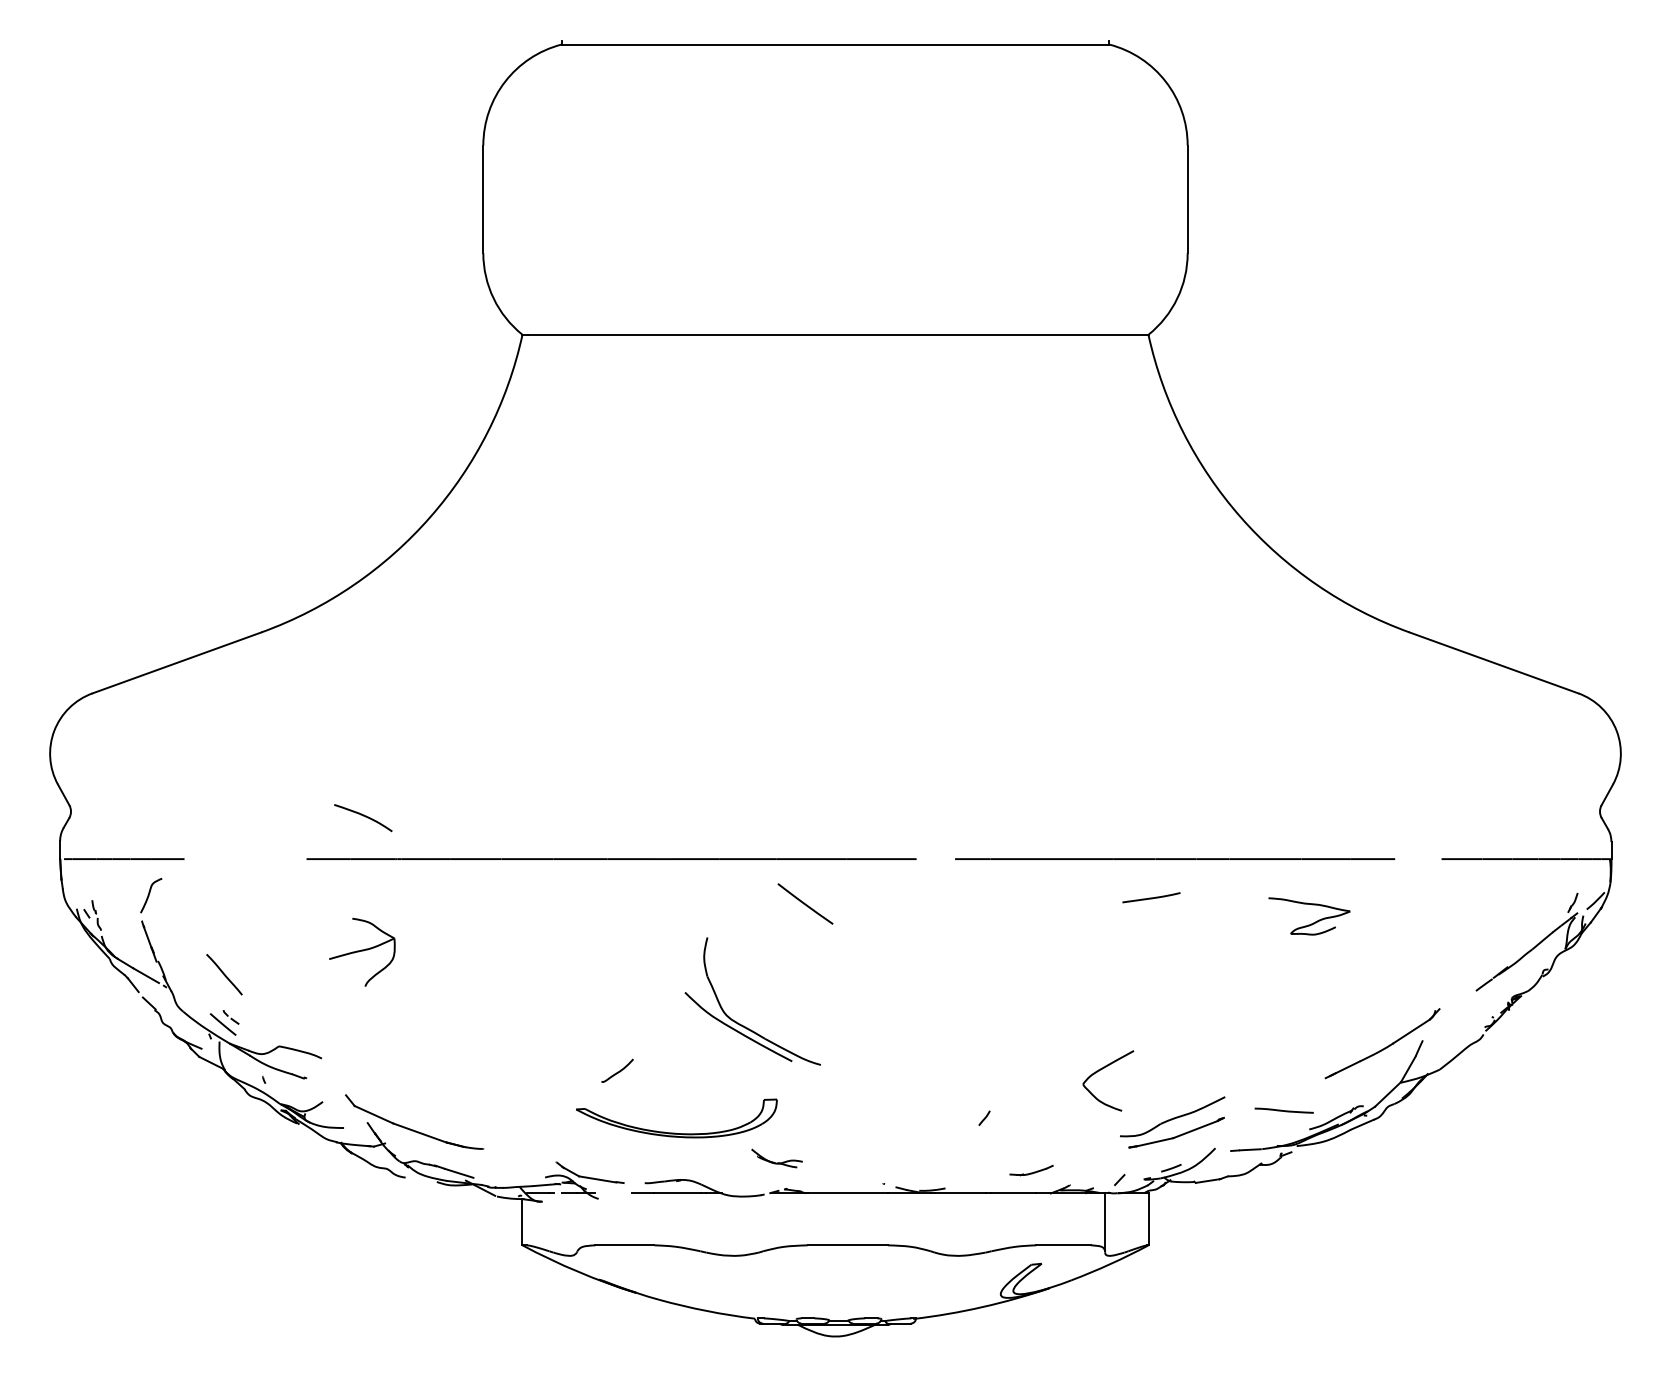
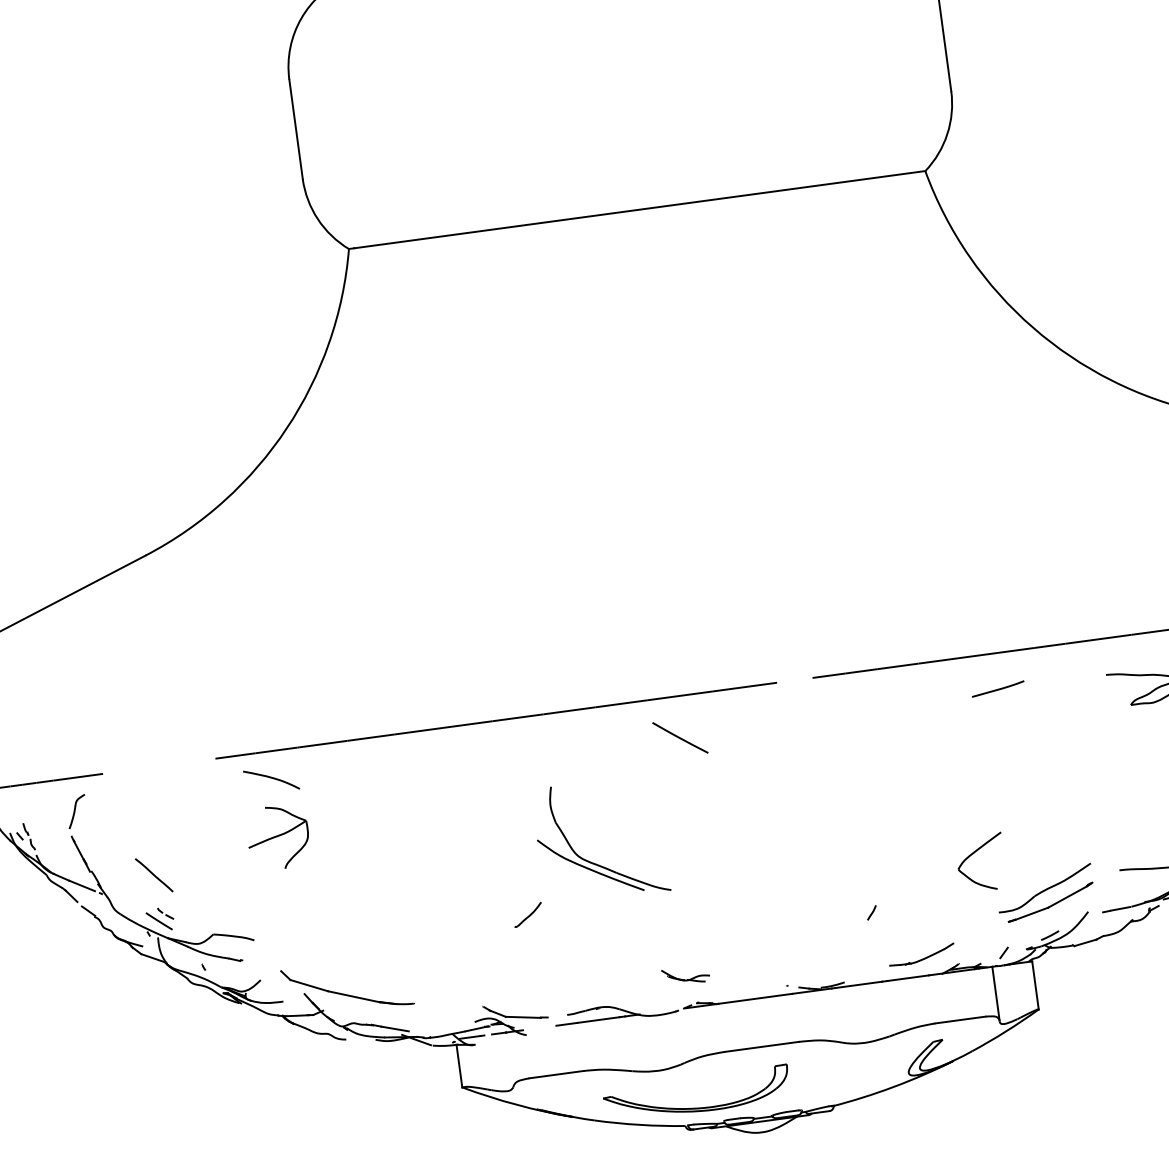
curve: (363, 816) -> (271, 778), moved
part: (740, 1023) -> (592, 861), moved
part: (675, 1132) -> (697, 1107), moved
part: (1031, 1170) -> (921, 955), size x1.67

